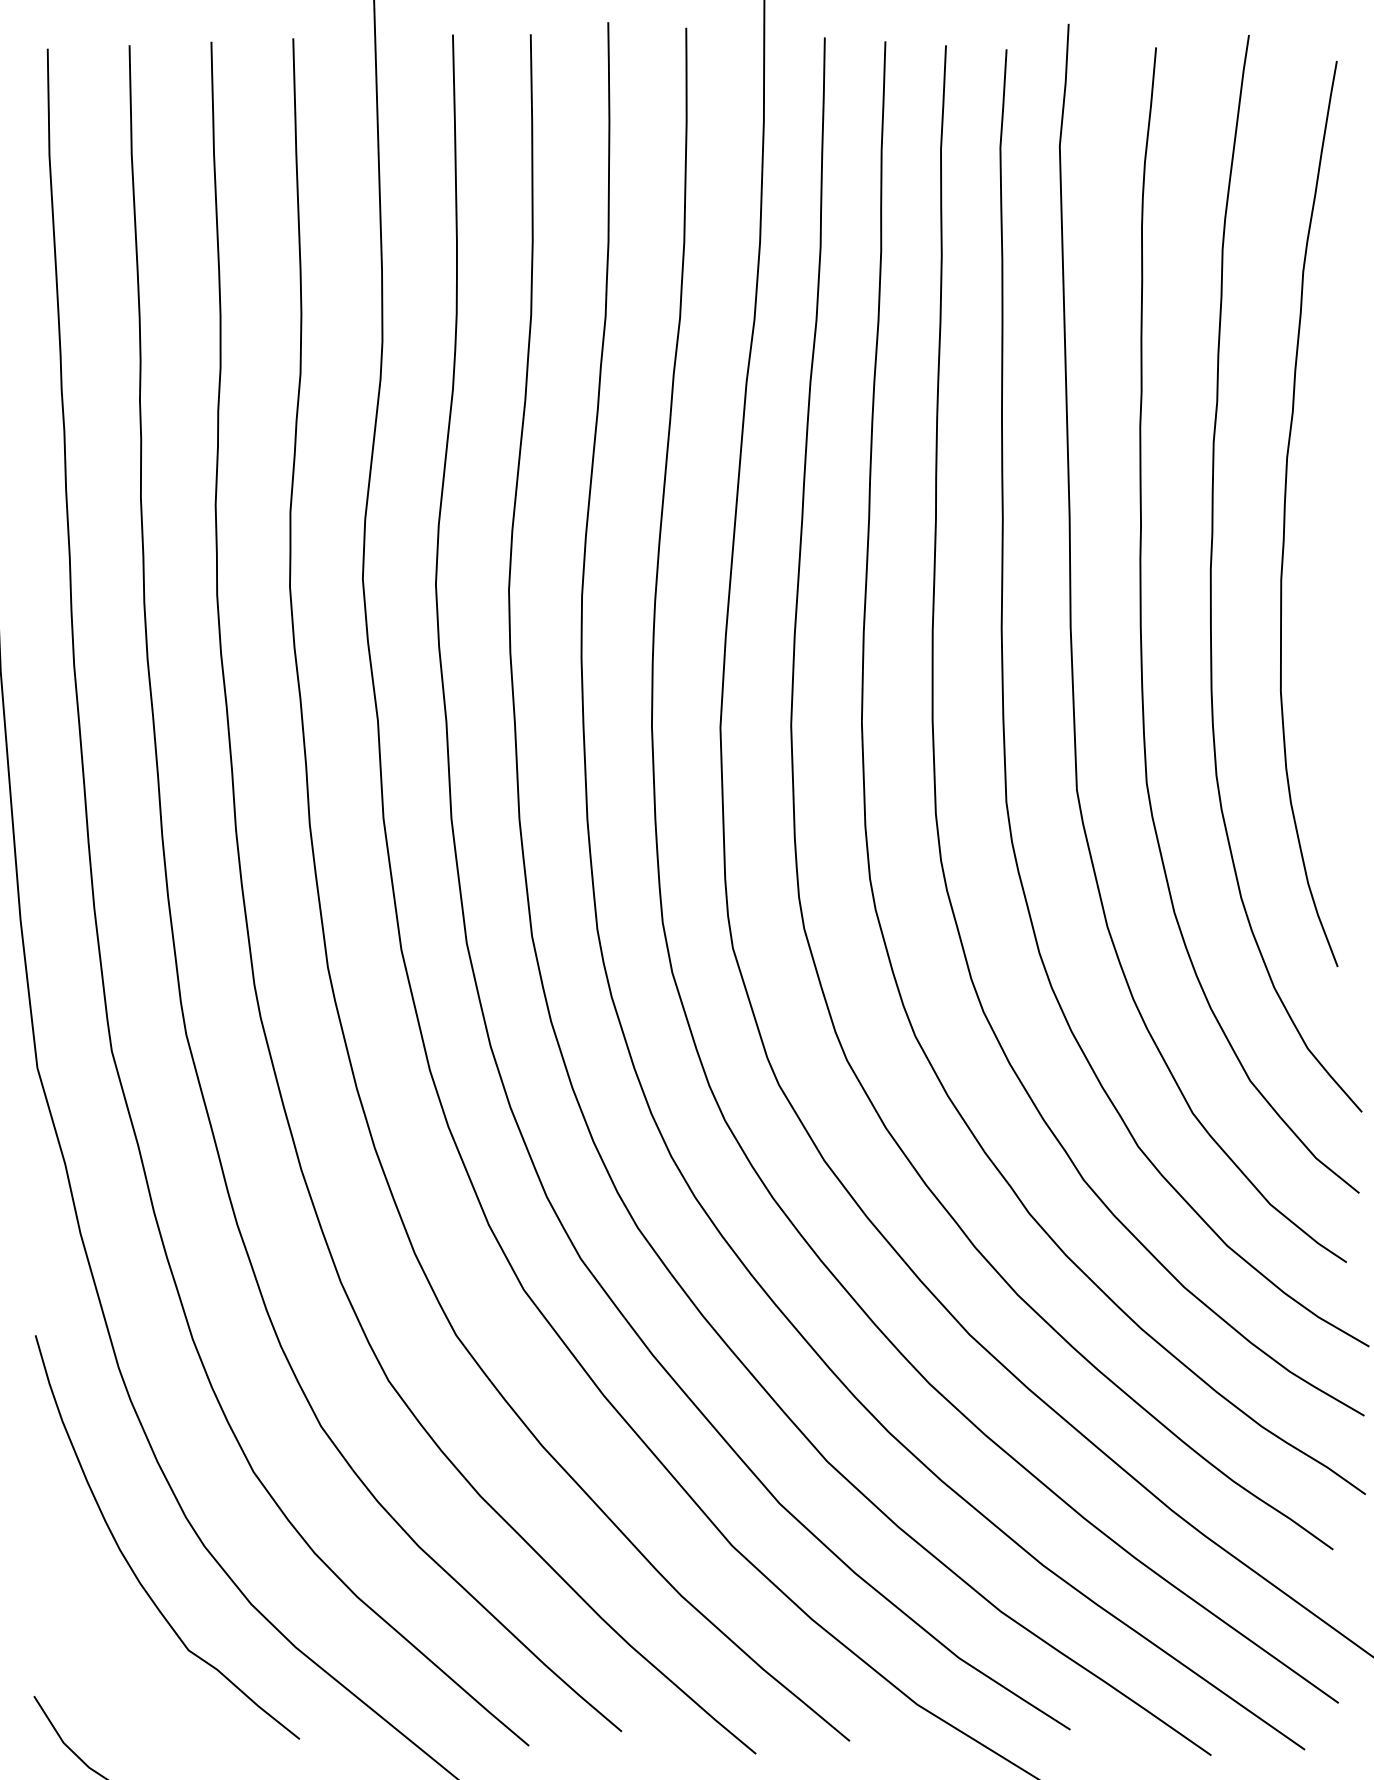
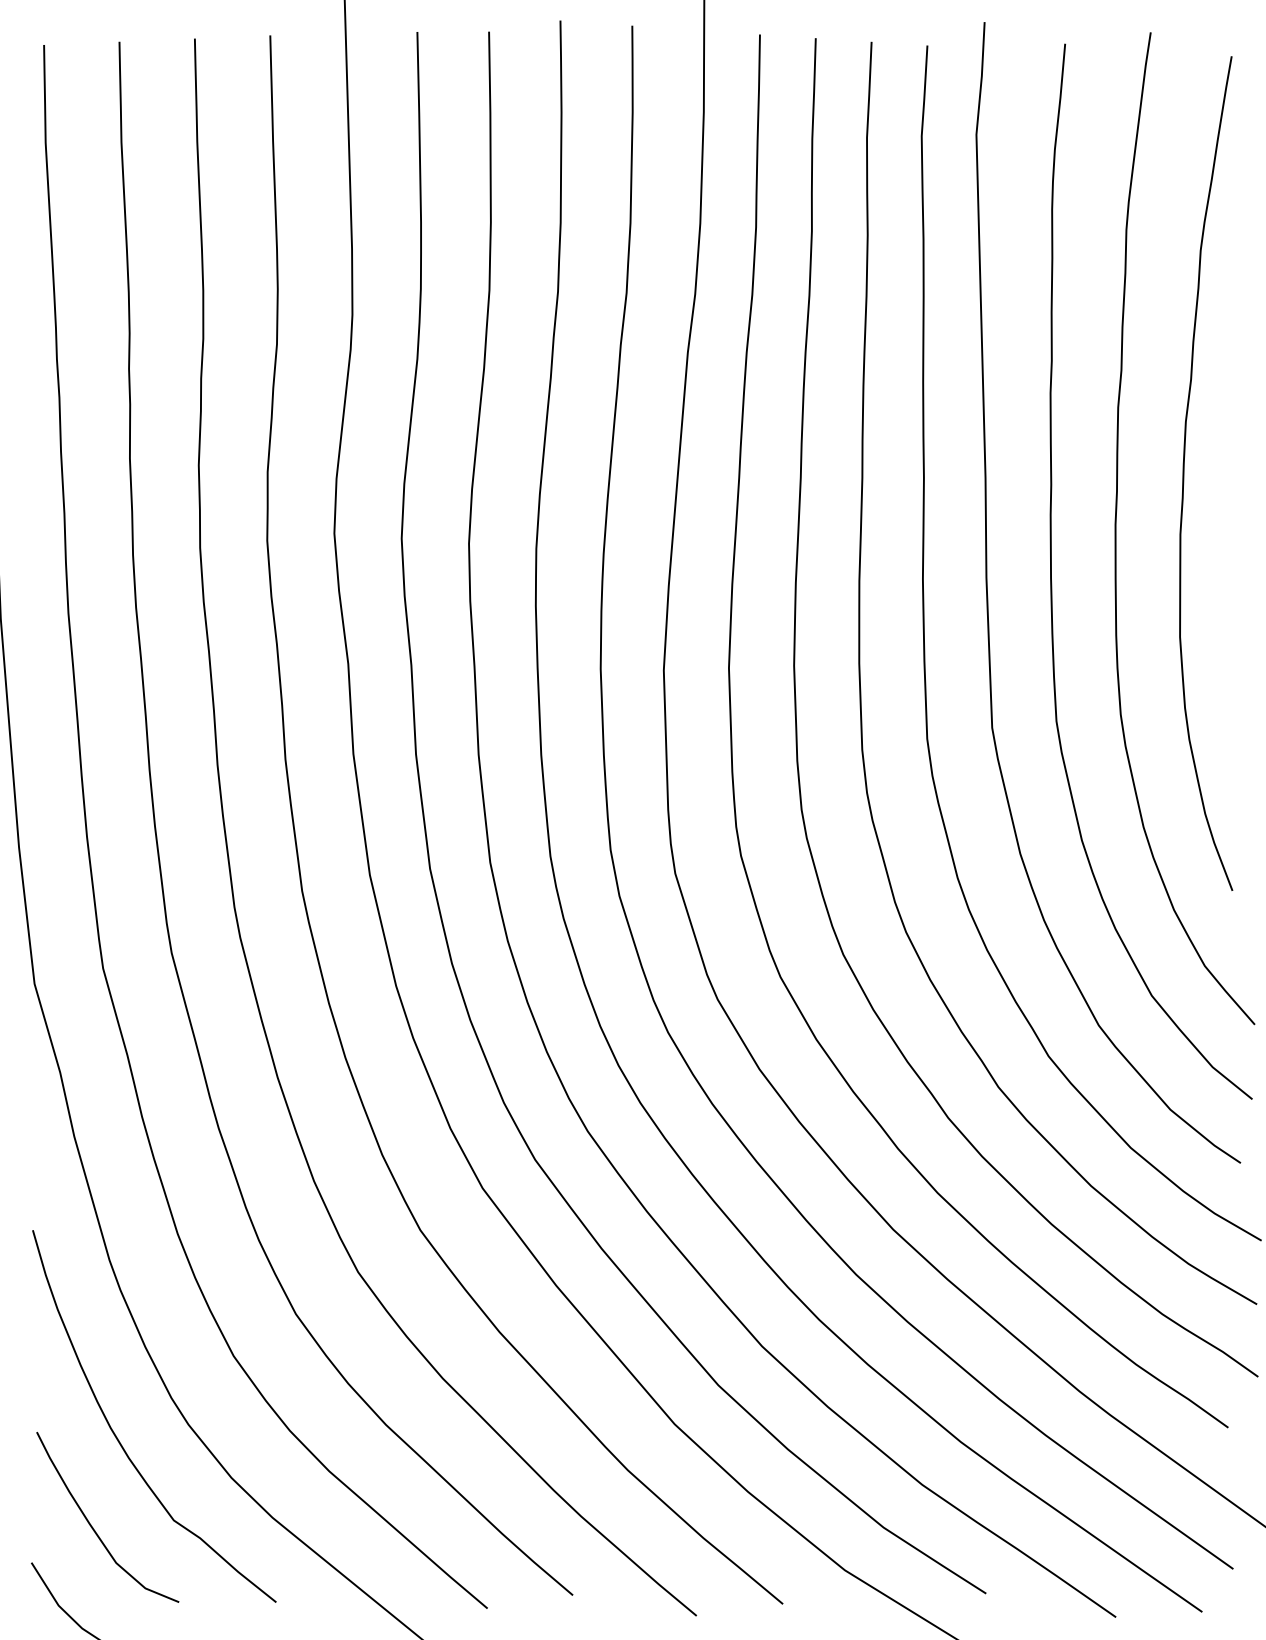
curve: (101, 1657) -> (93, 1527), added

